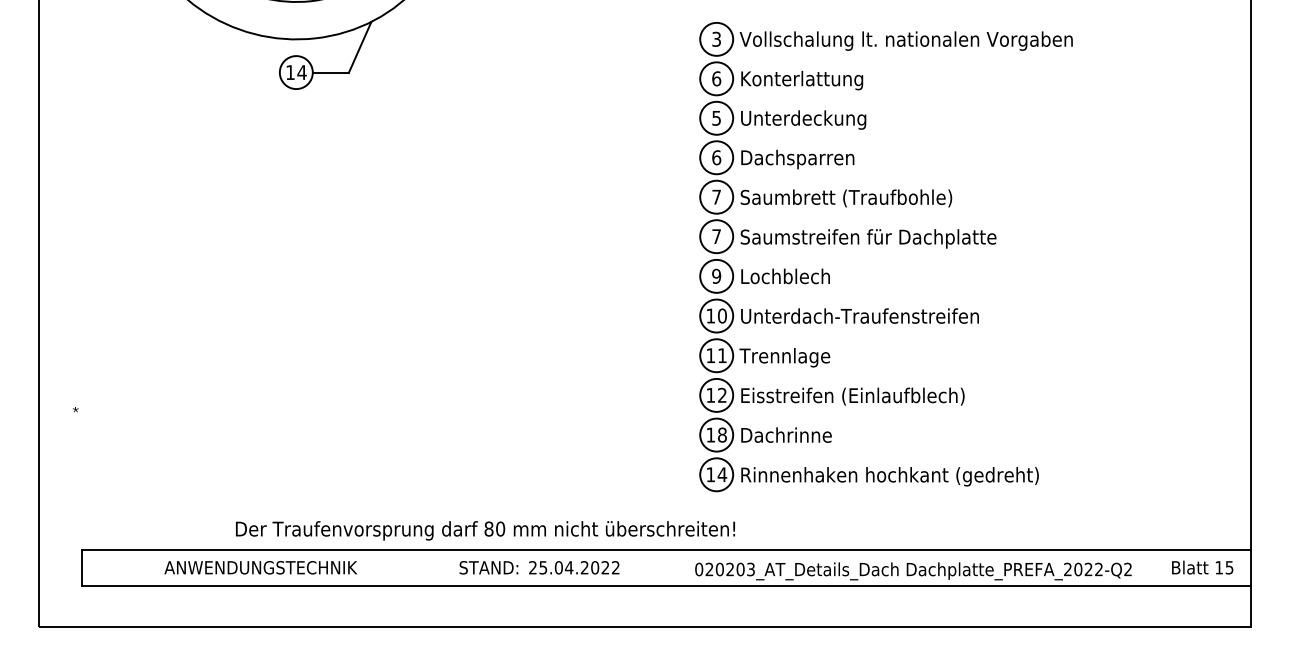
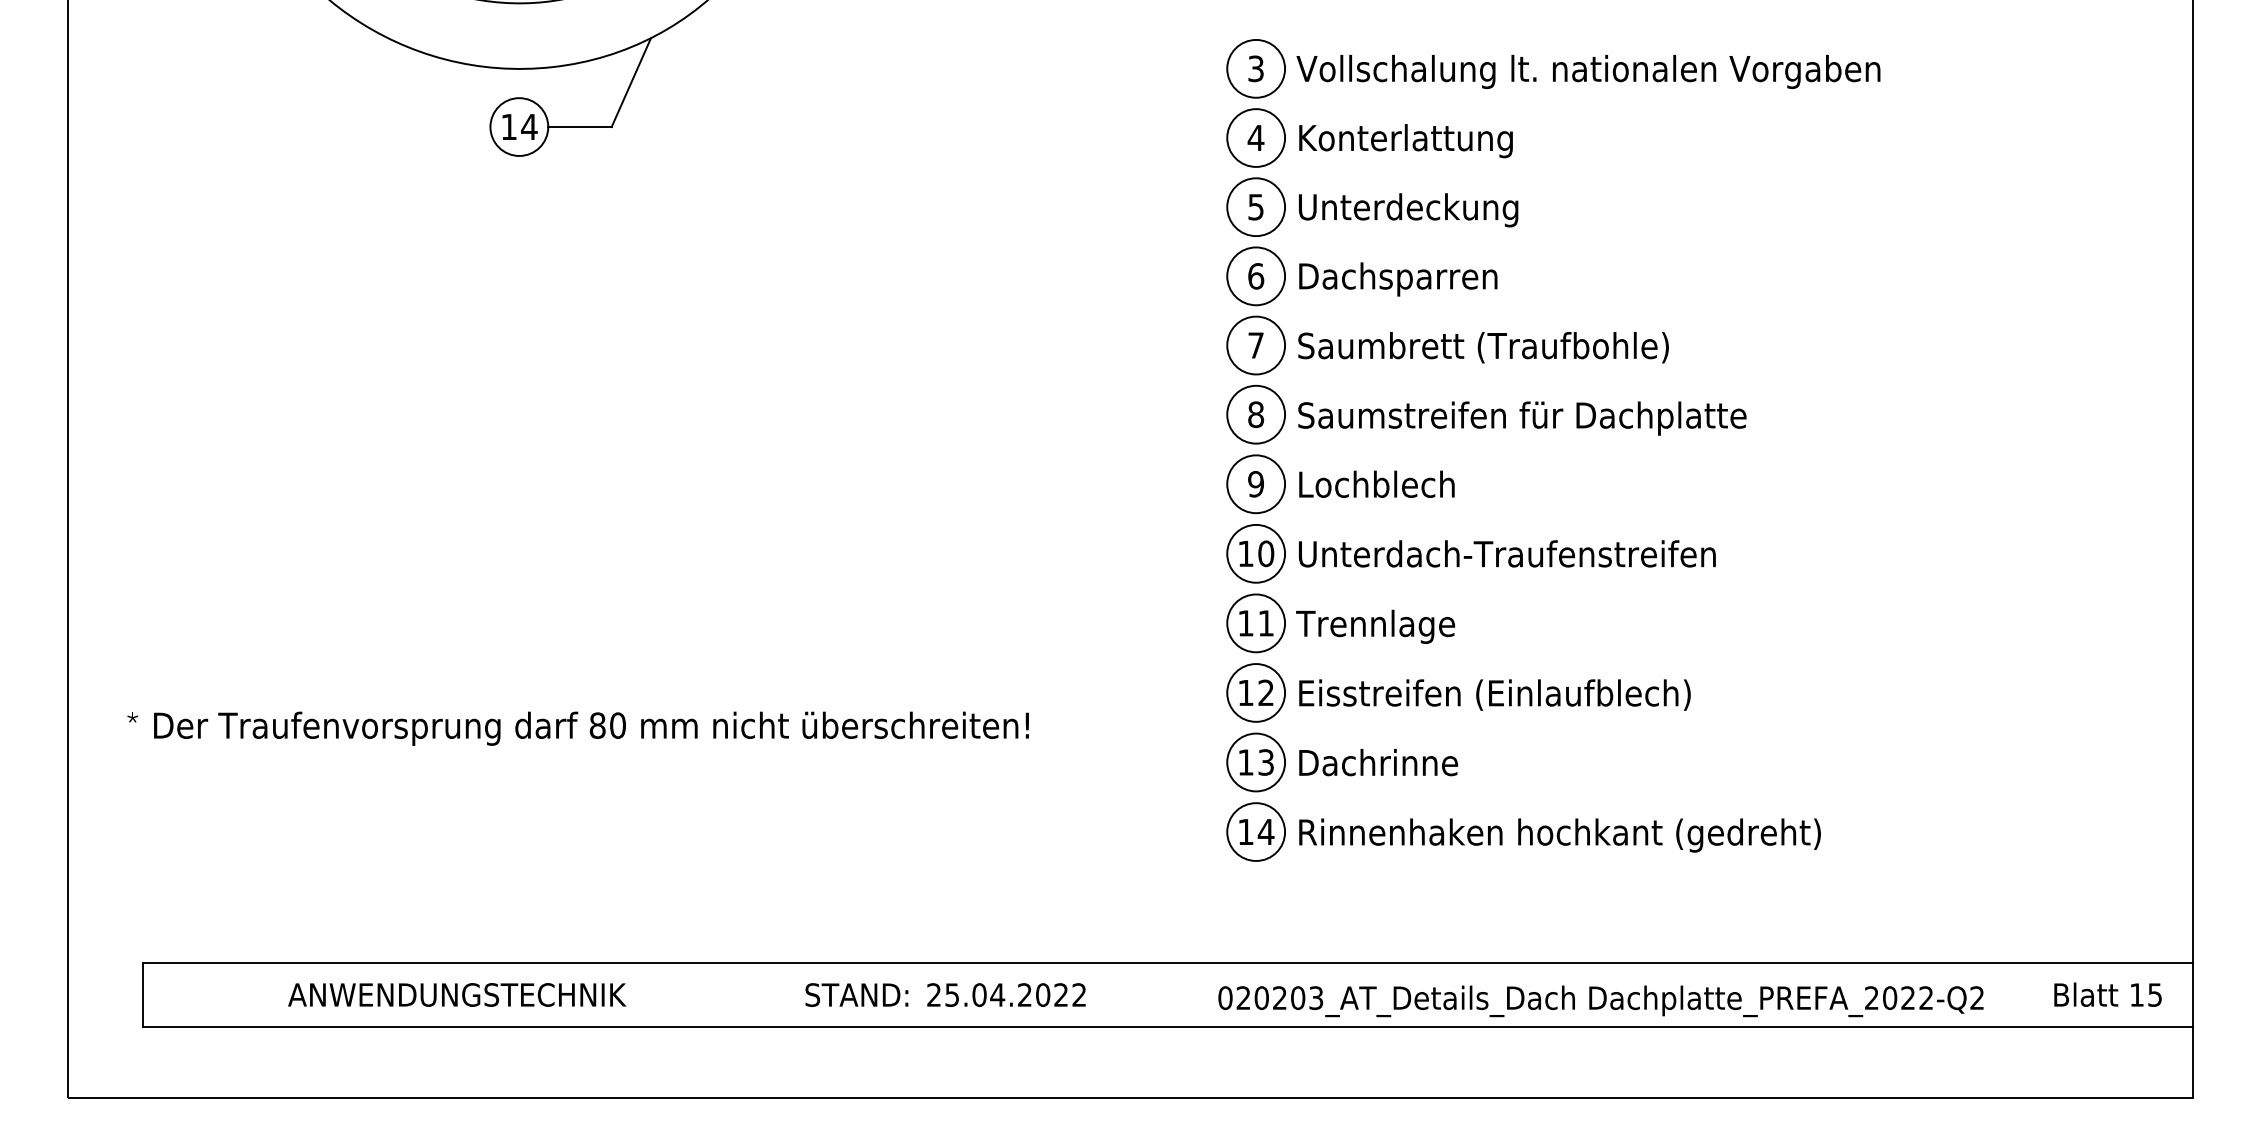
text: (716, 78) -> (1255, 137), 6 -> 4
text: (716, 236) -> (1255, 414), 7 -> 8
text: (722, 434) -> (1266, 761), 18 -> 13
text: (485, 530) -> (591, 728), moved

